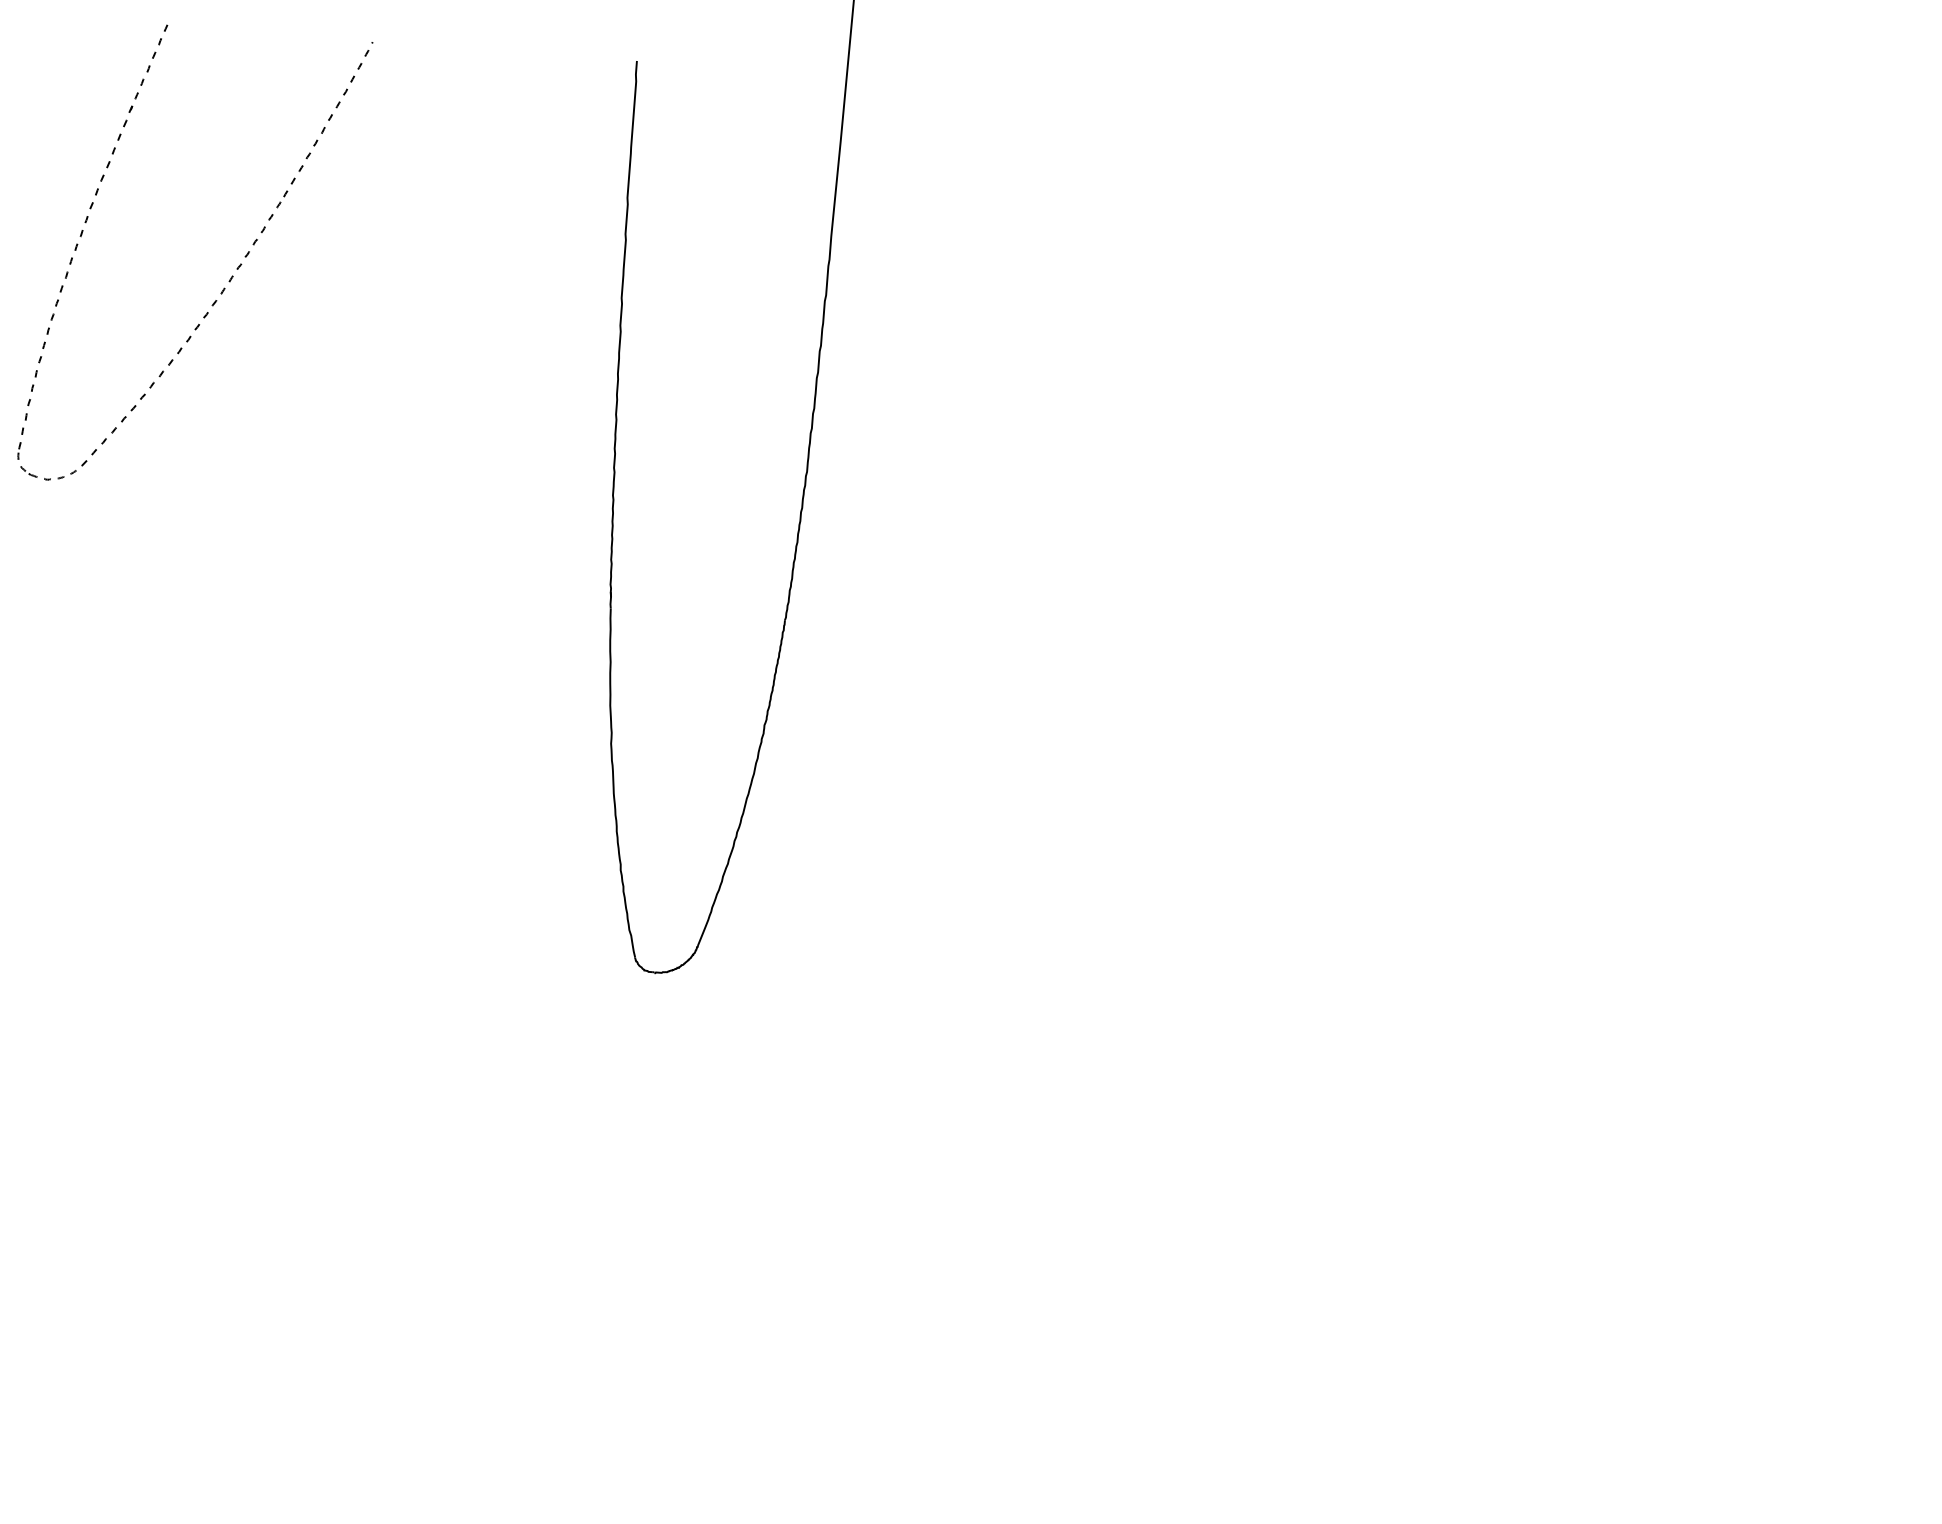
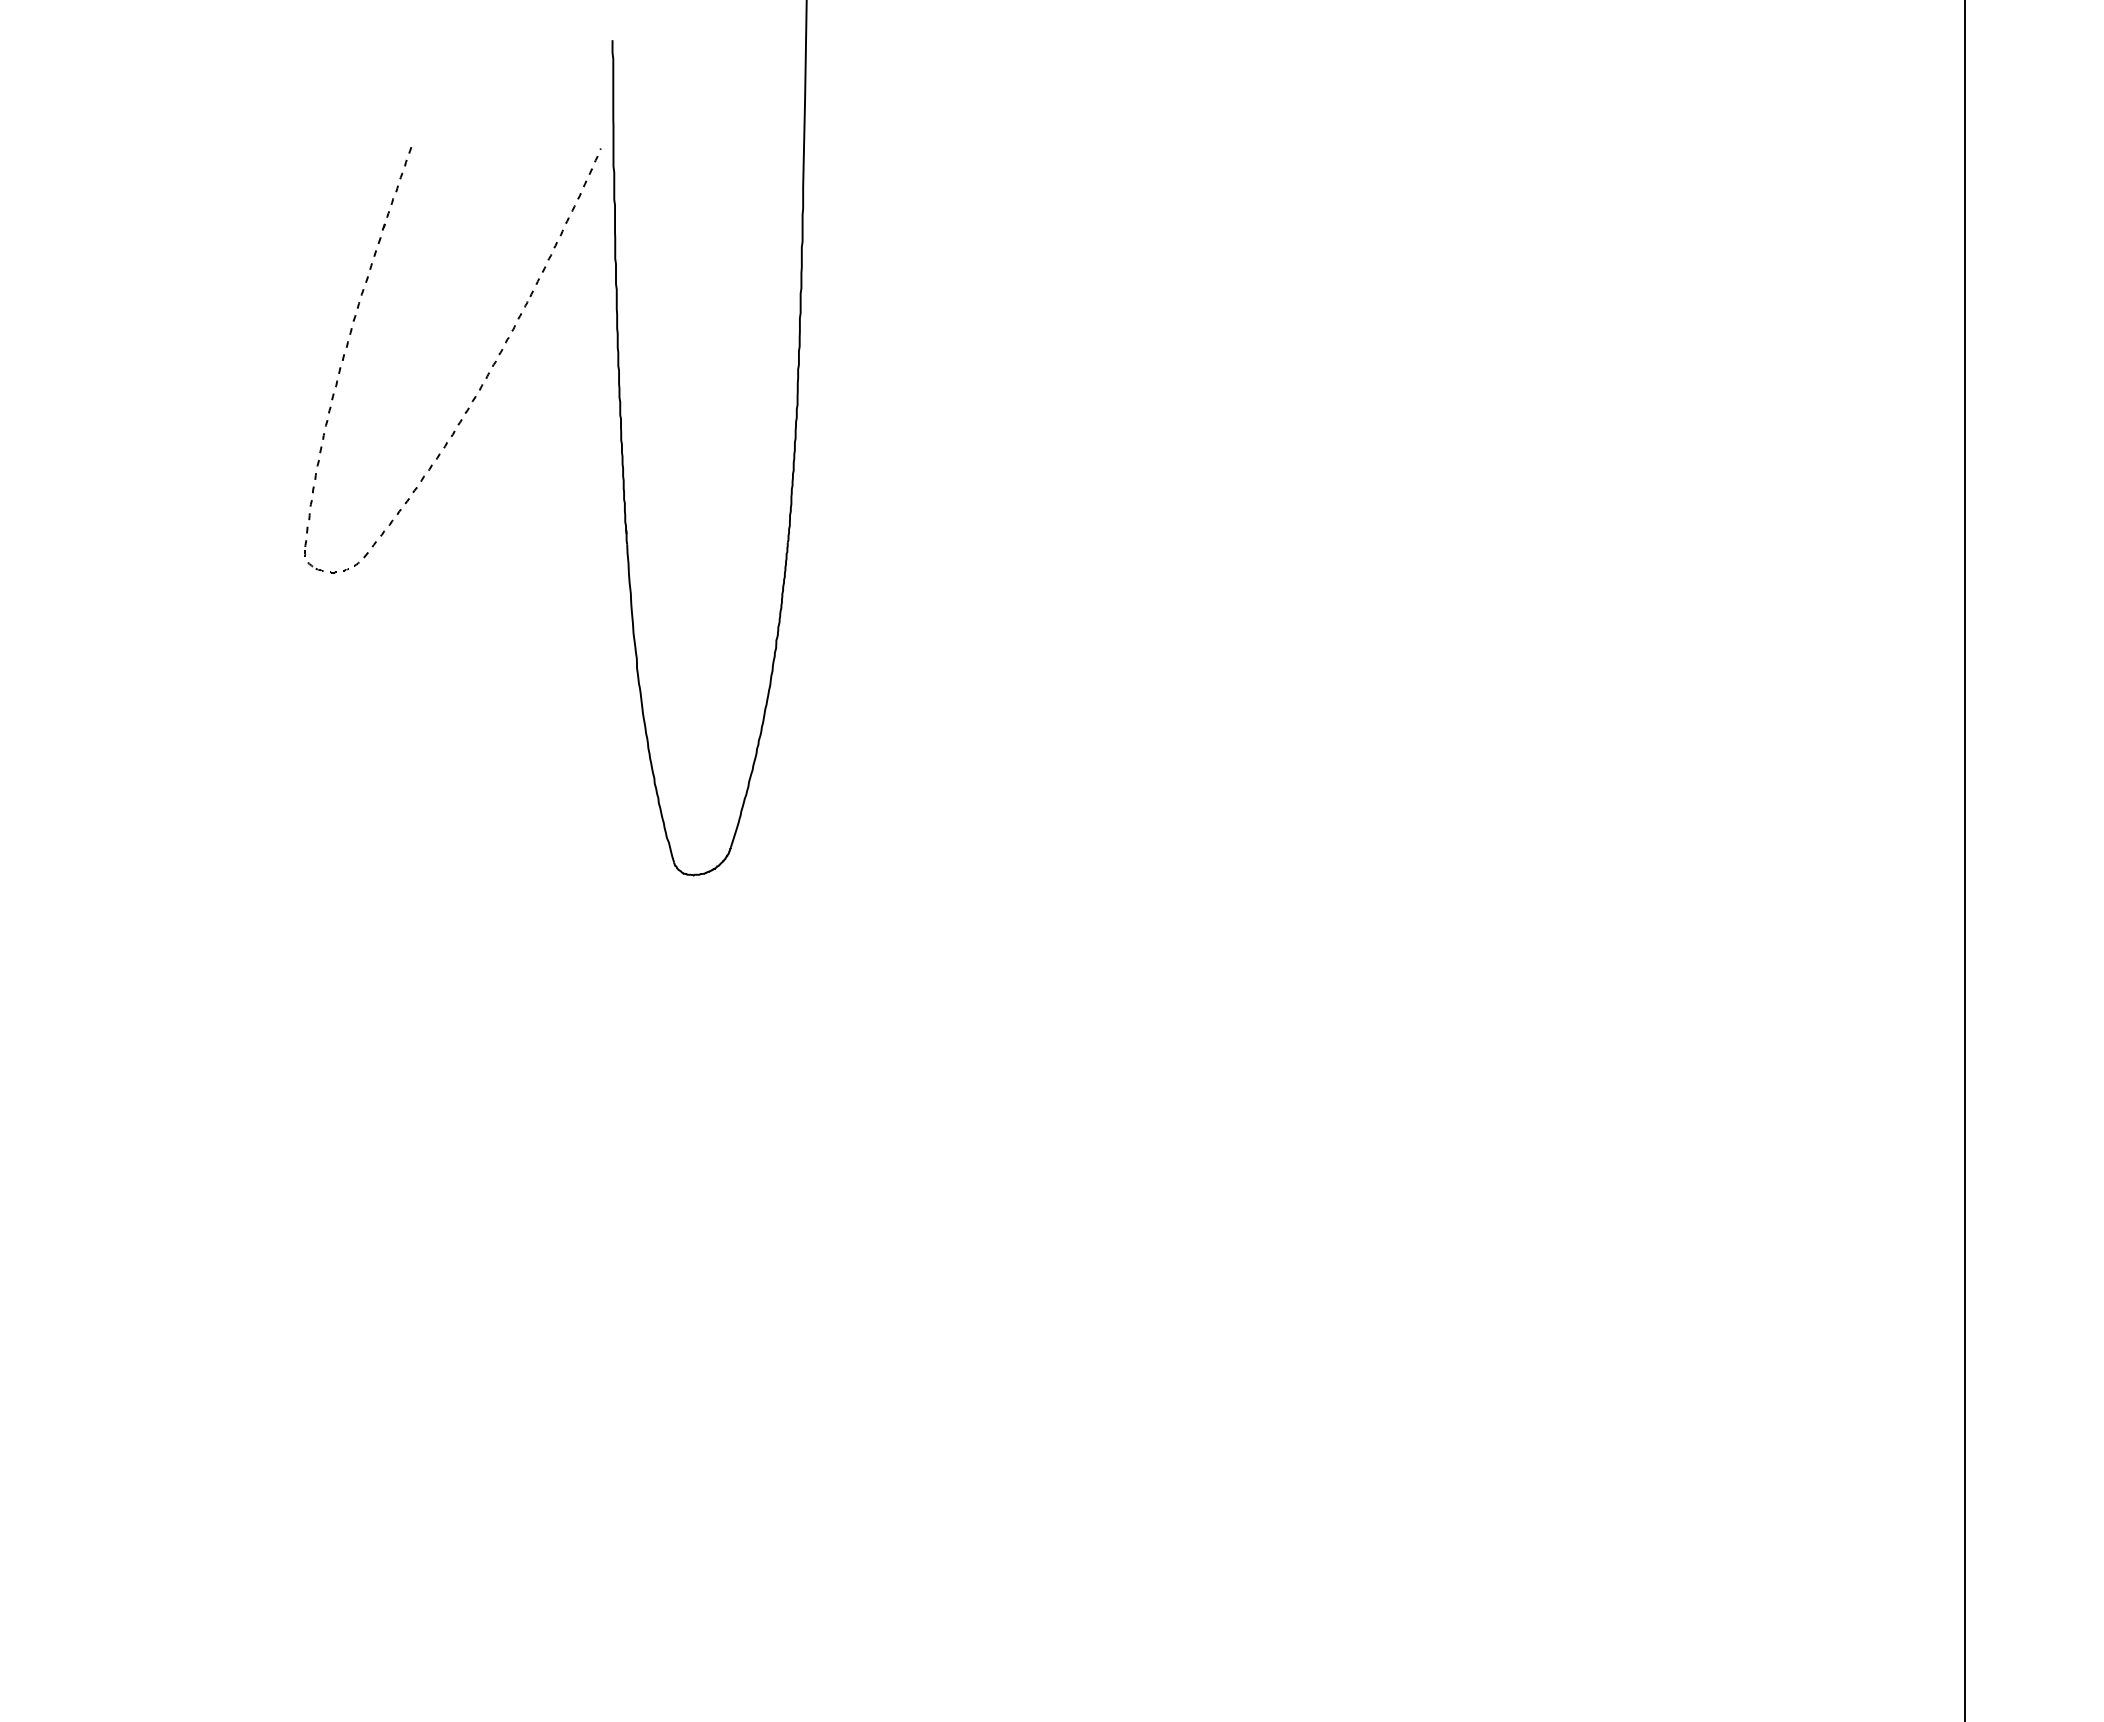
part: (228, 280) -> (485, 377), moved

